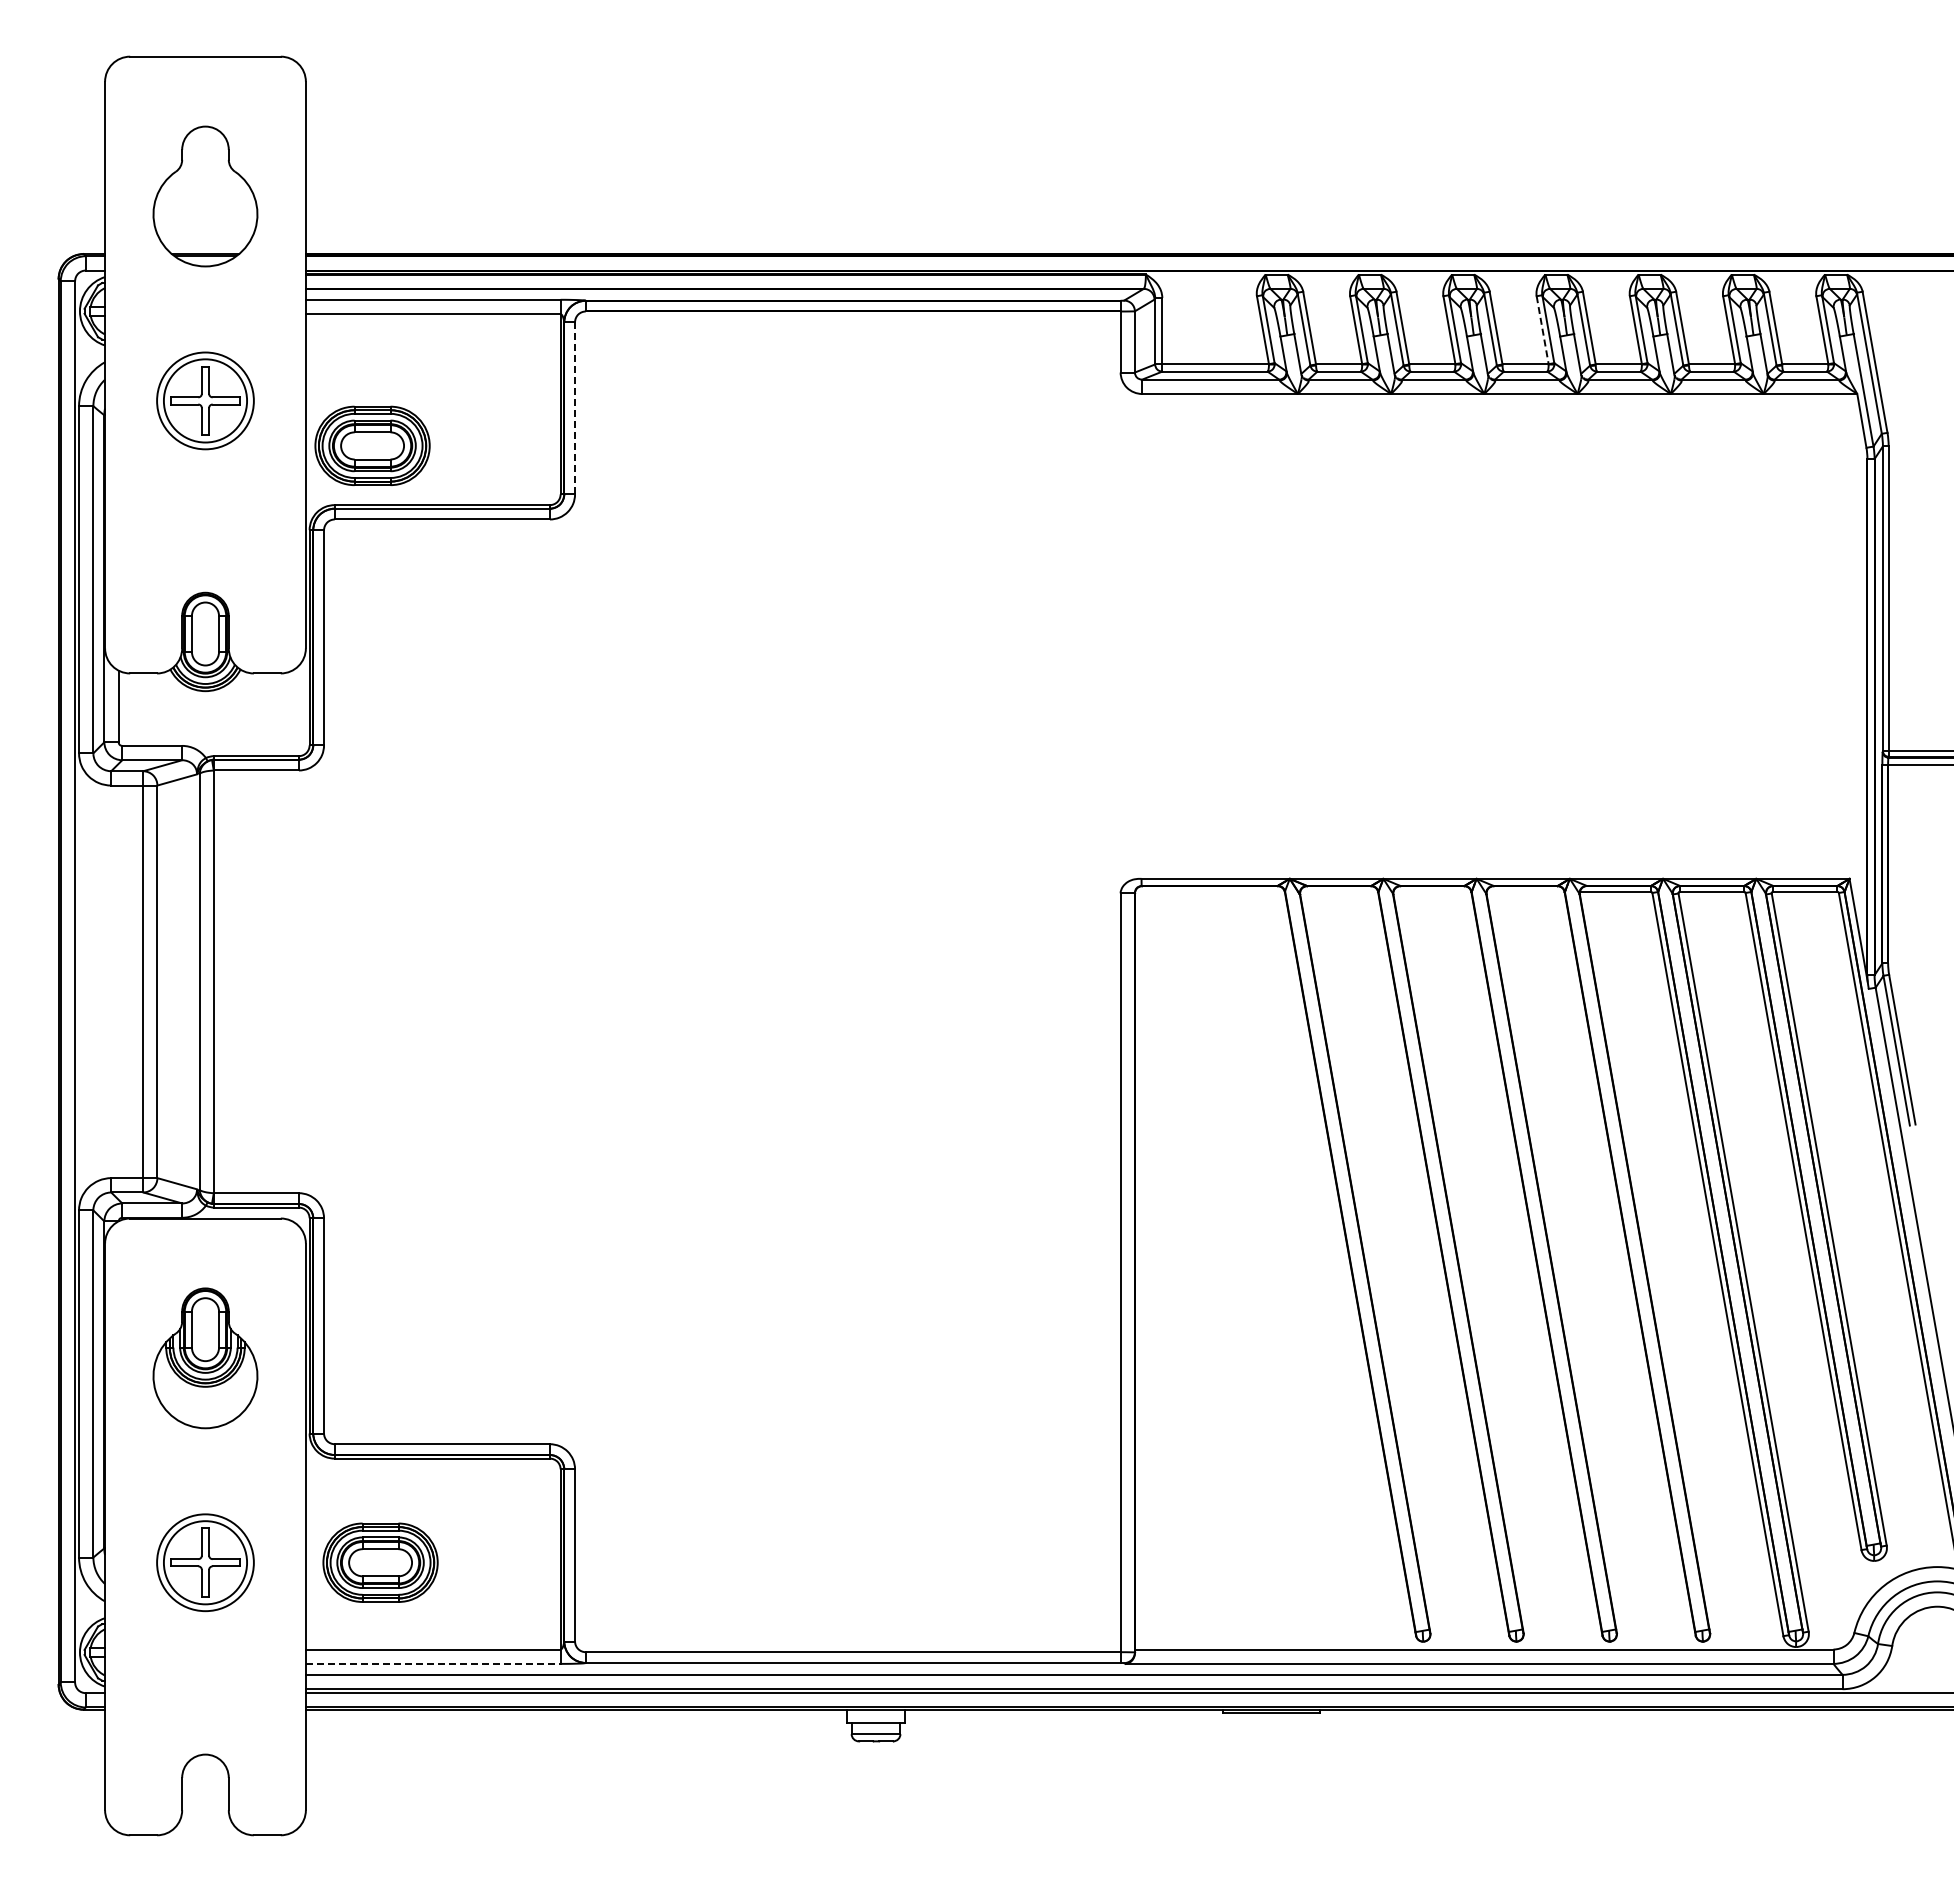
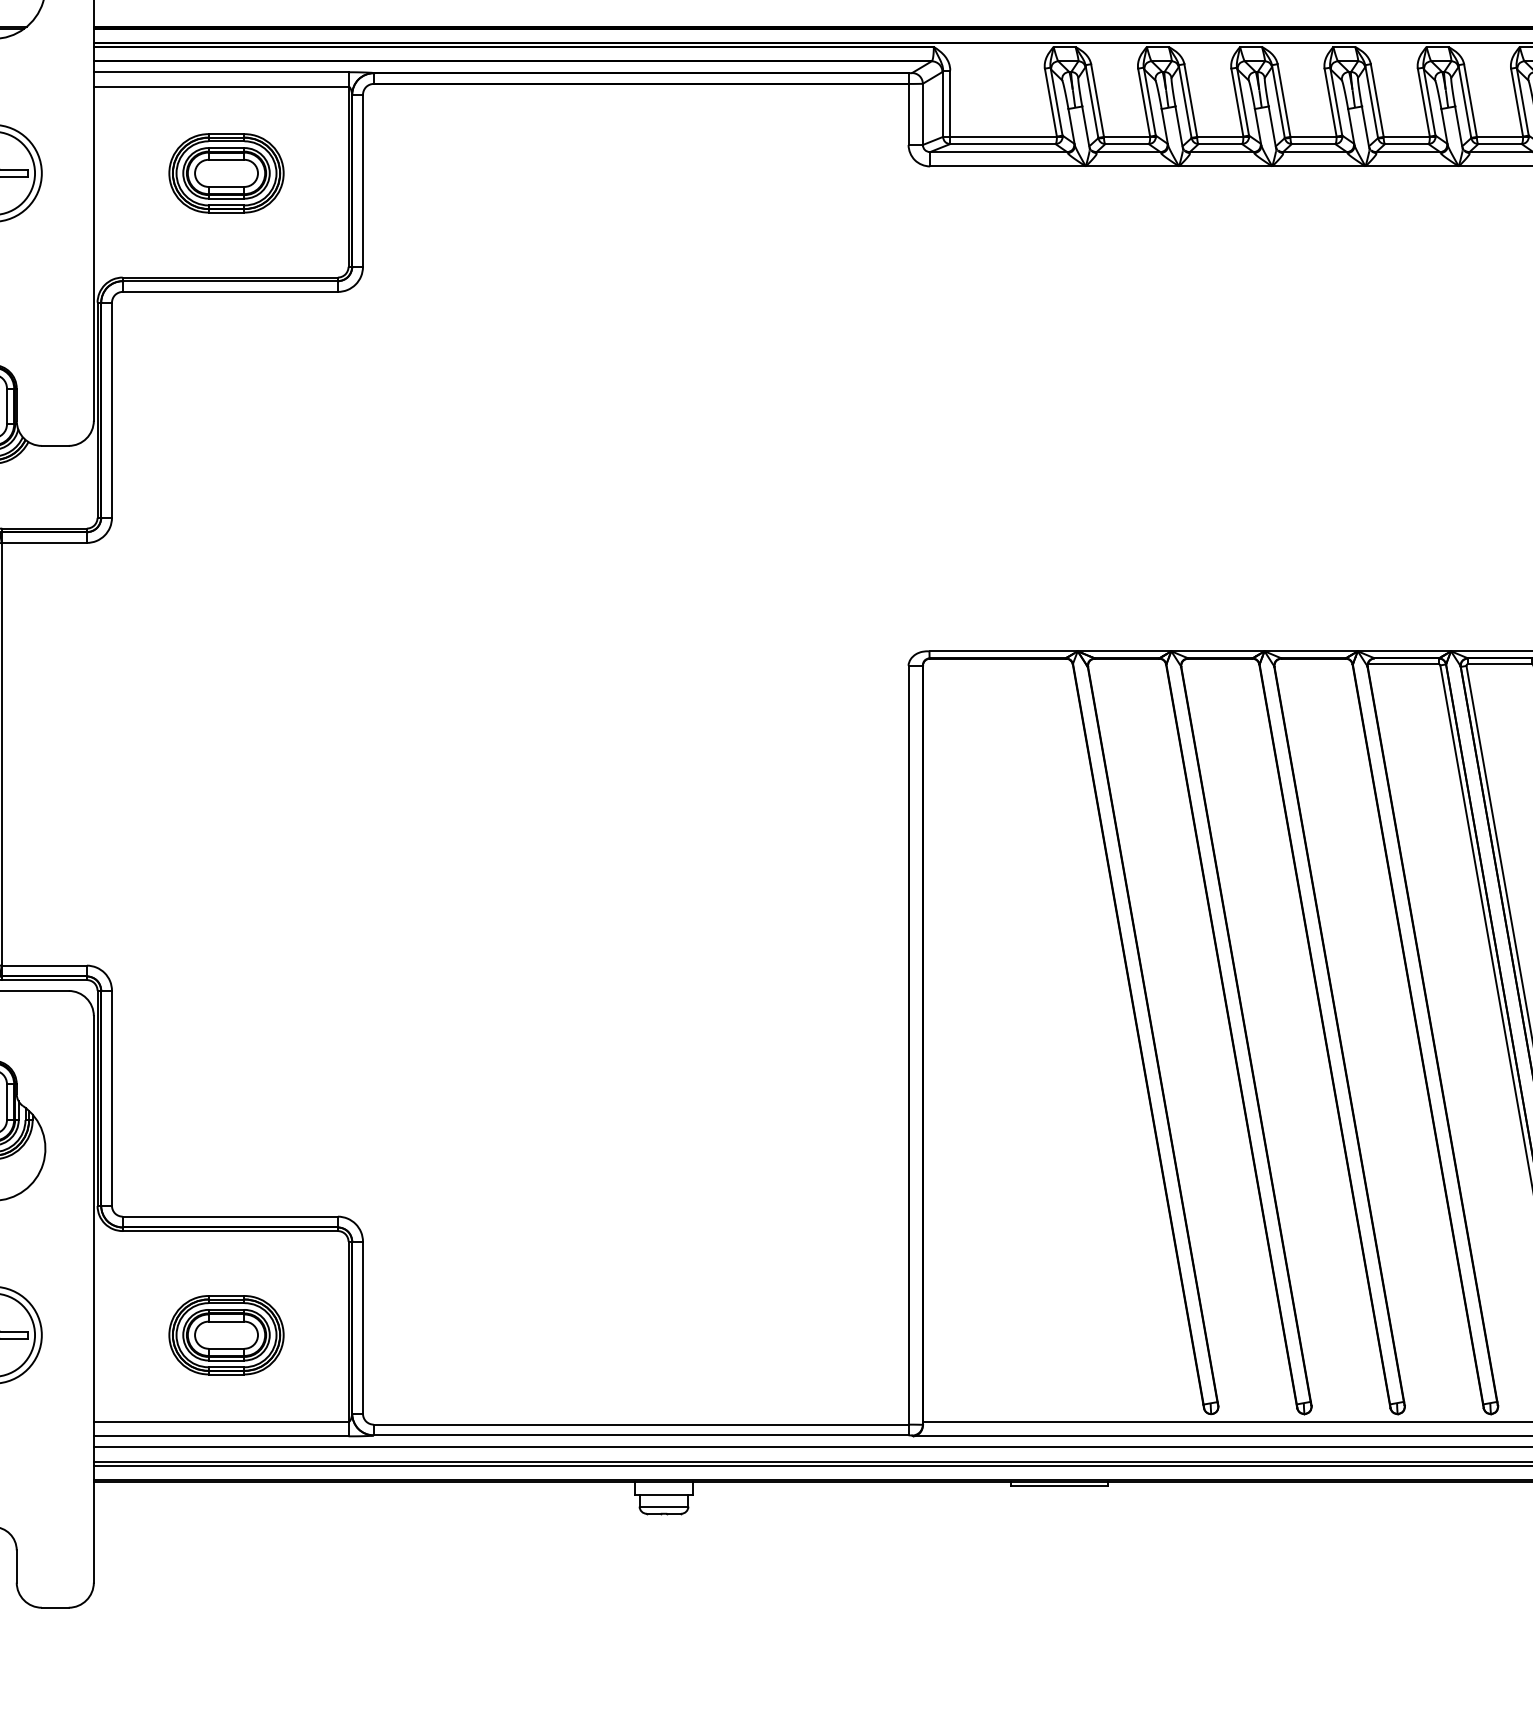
line: (1542, 330) -> (1330, 102), dashed -> solid
line: (575, 407) -> (363, 179), dashed -> solid
part: (372, 445) -> (226, 172), moved
part: (380, 1562) -> (226, 1334), moved
line: (433, 1663) -> (221, 1435), dashed -> solid

